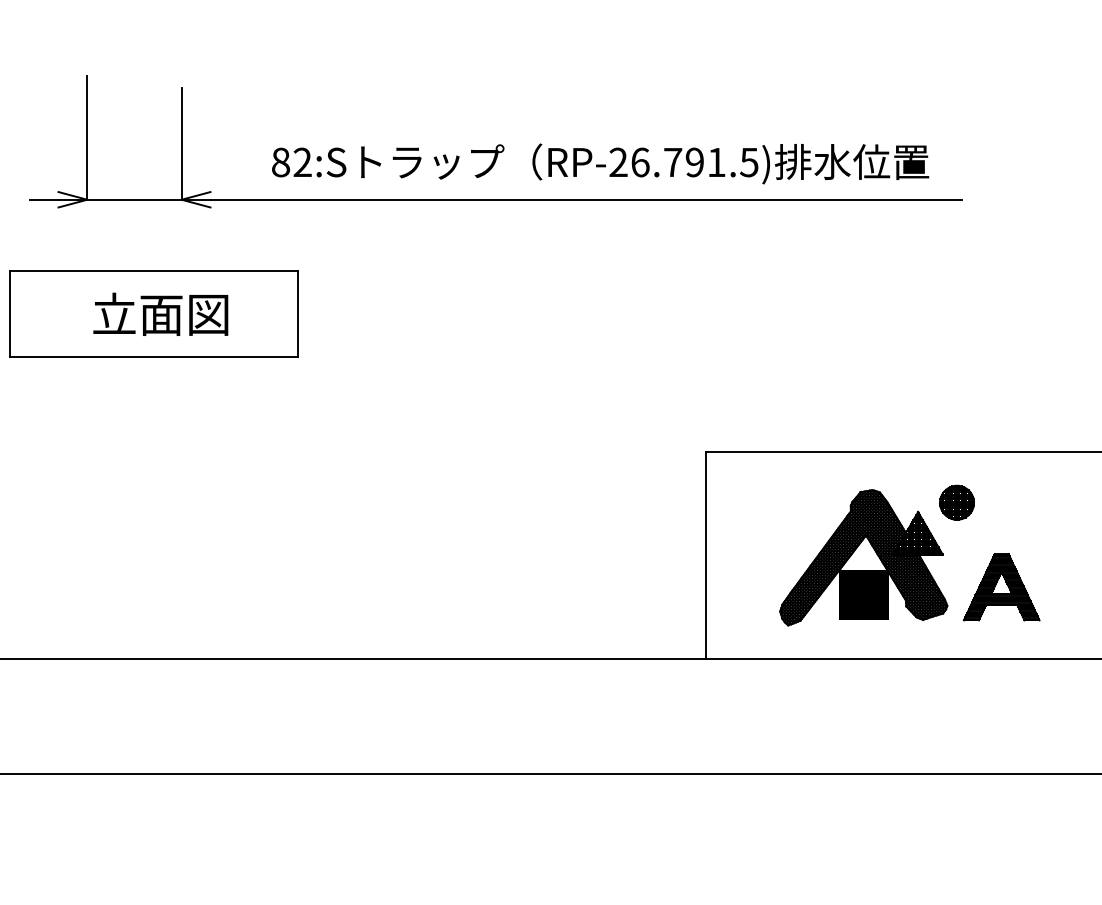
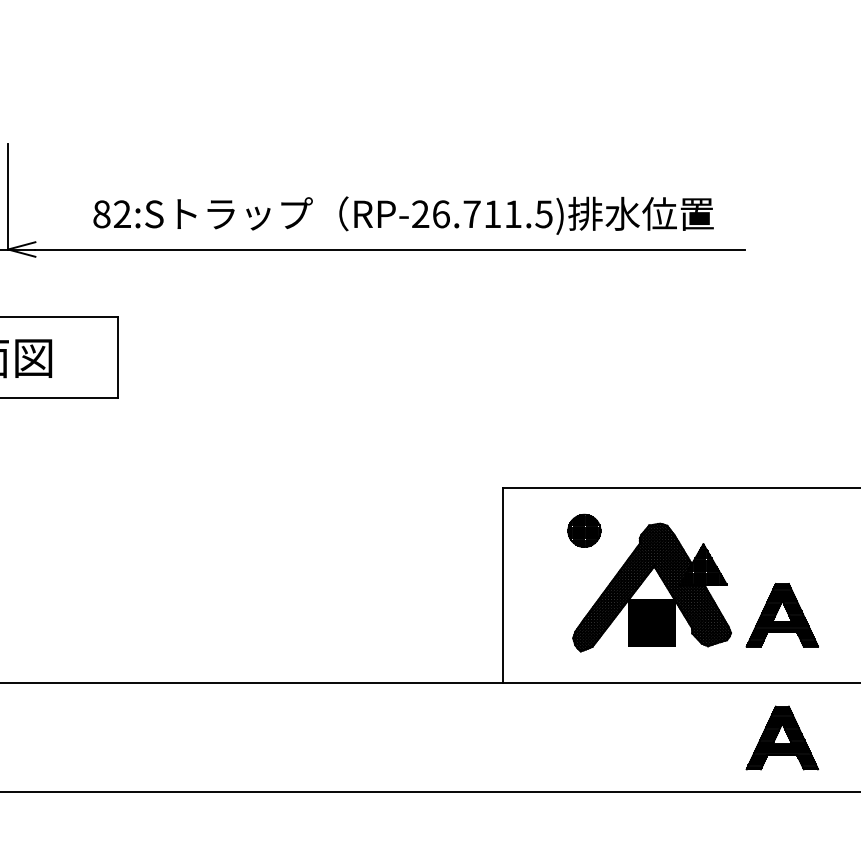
text: (694, 162) -> (492, 214), RP-26.791.5) -> RP-26.711.5)
part: (956, 502) -> (583, 530), moved
part: (1001, 717) -> (782, 738), added

